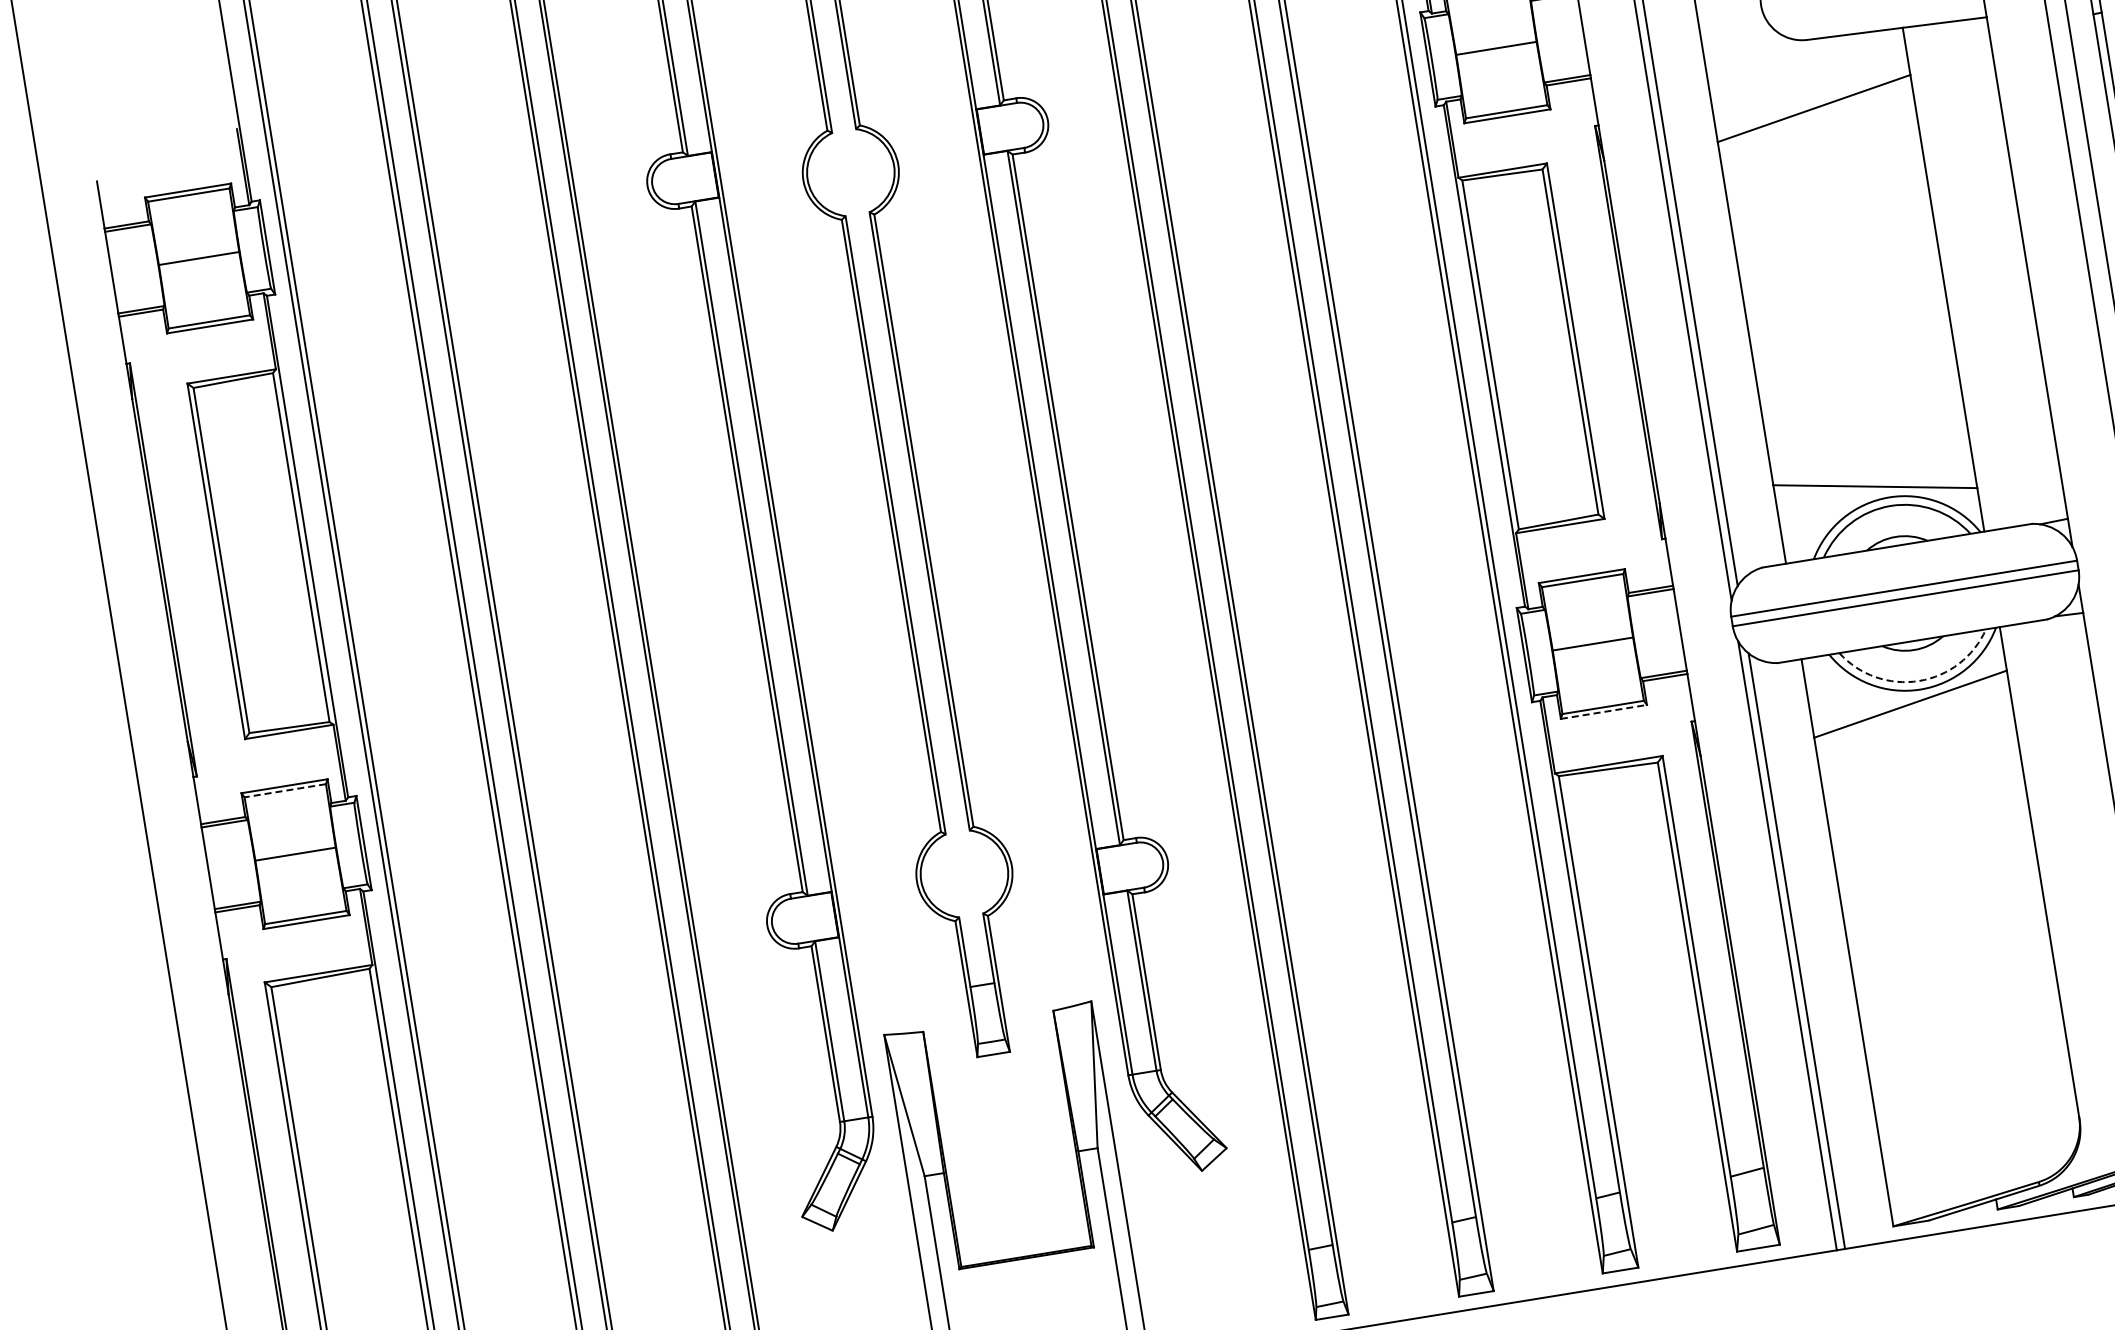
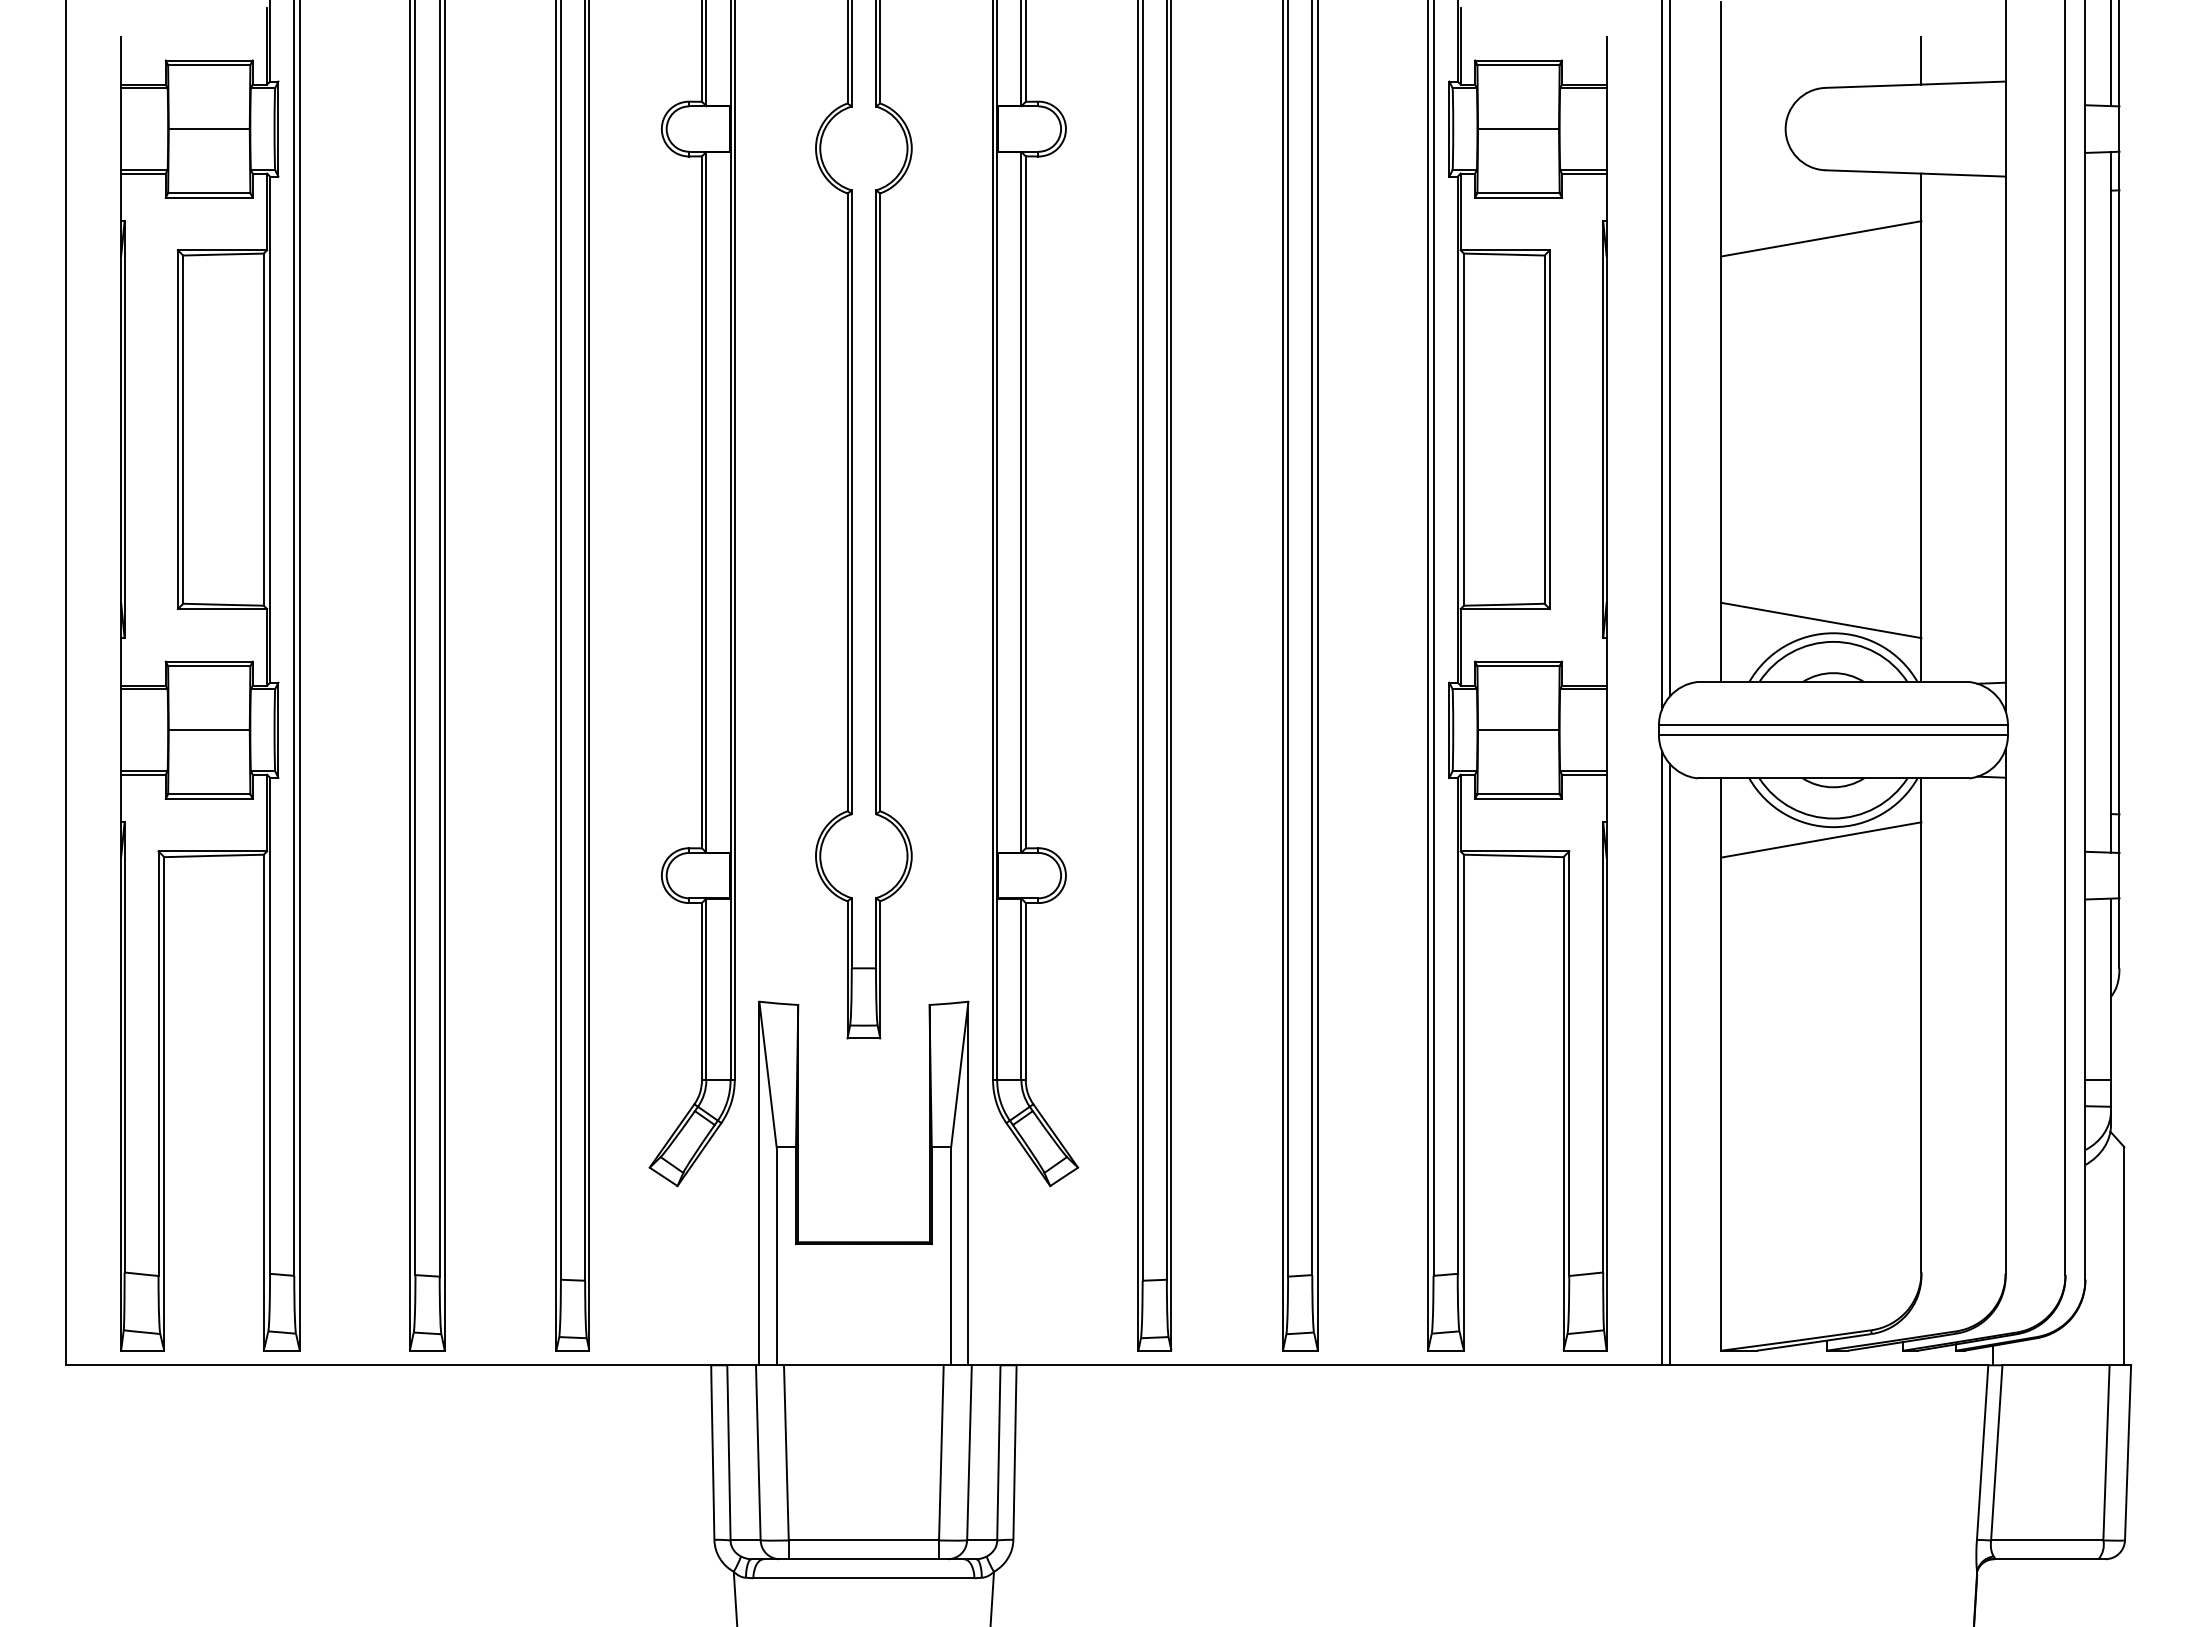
arc: (1919, 680) -> (1833, 818), dashed -> solid
line: (1604, 711) -> (1519, 798), dashed -> solid
line: (284, 791) -> (208, 666), dashed -> solid

